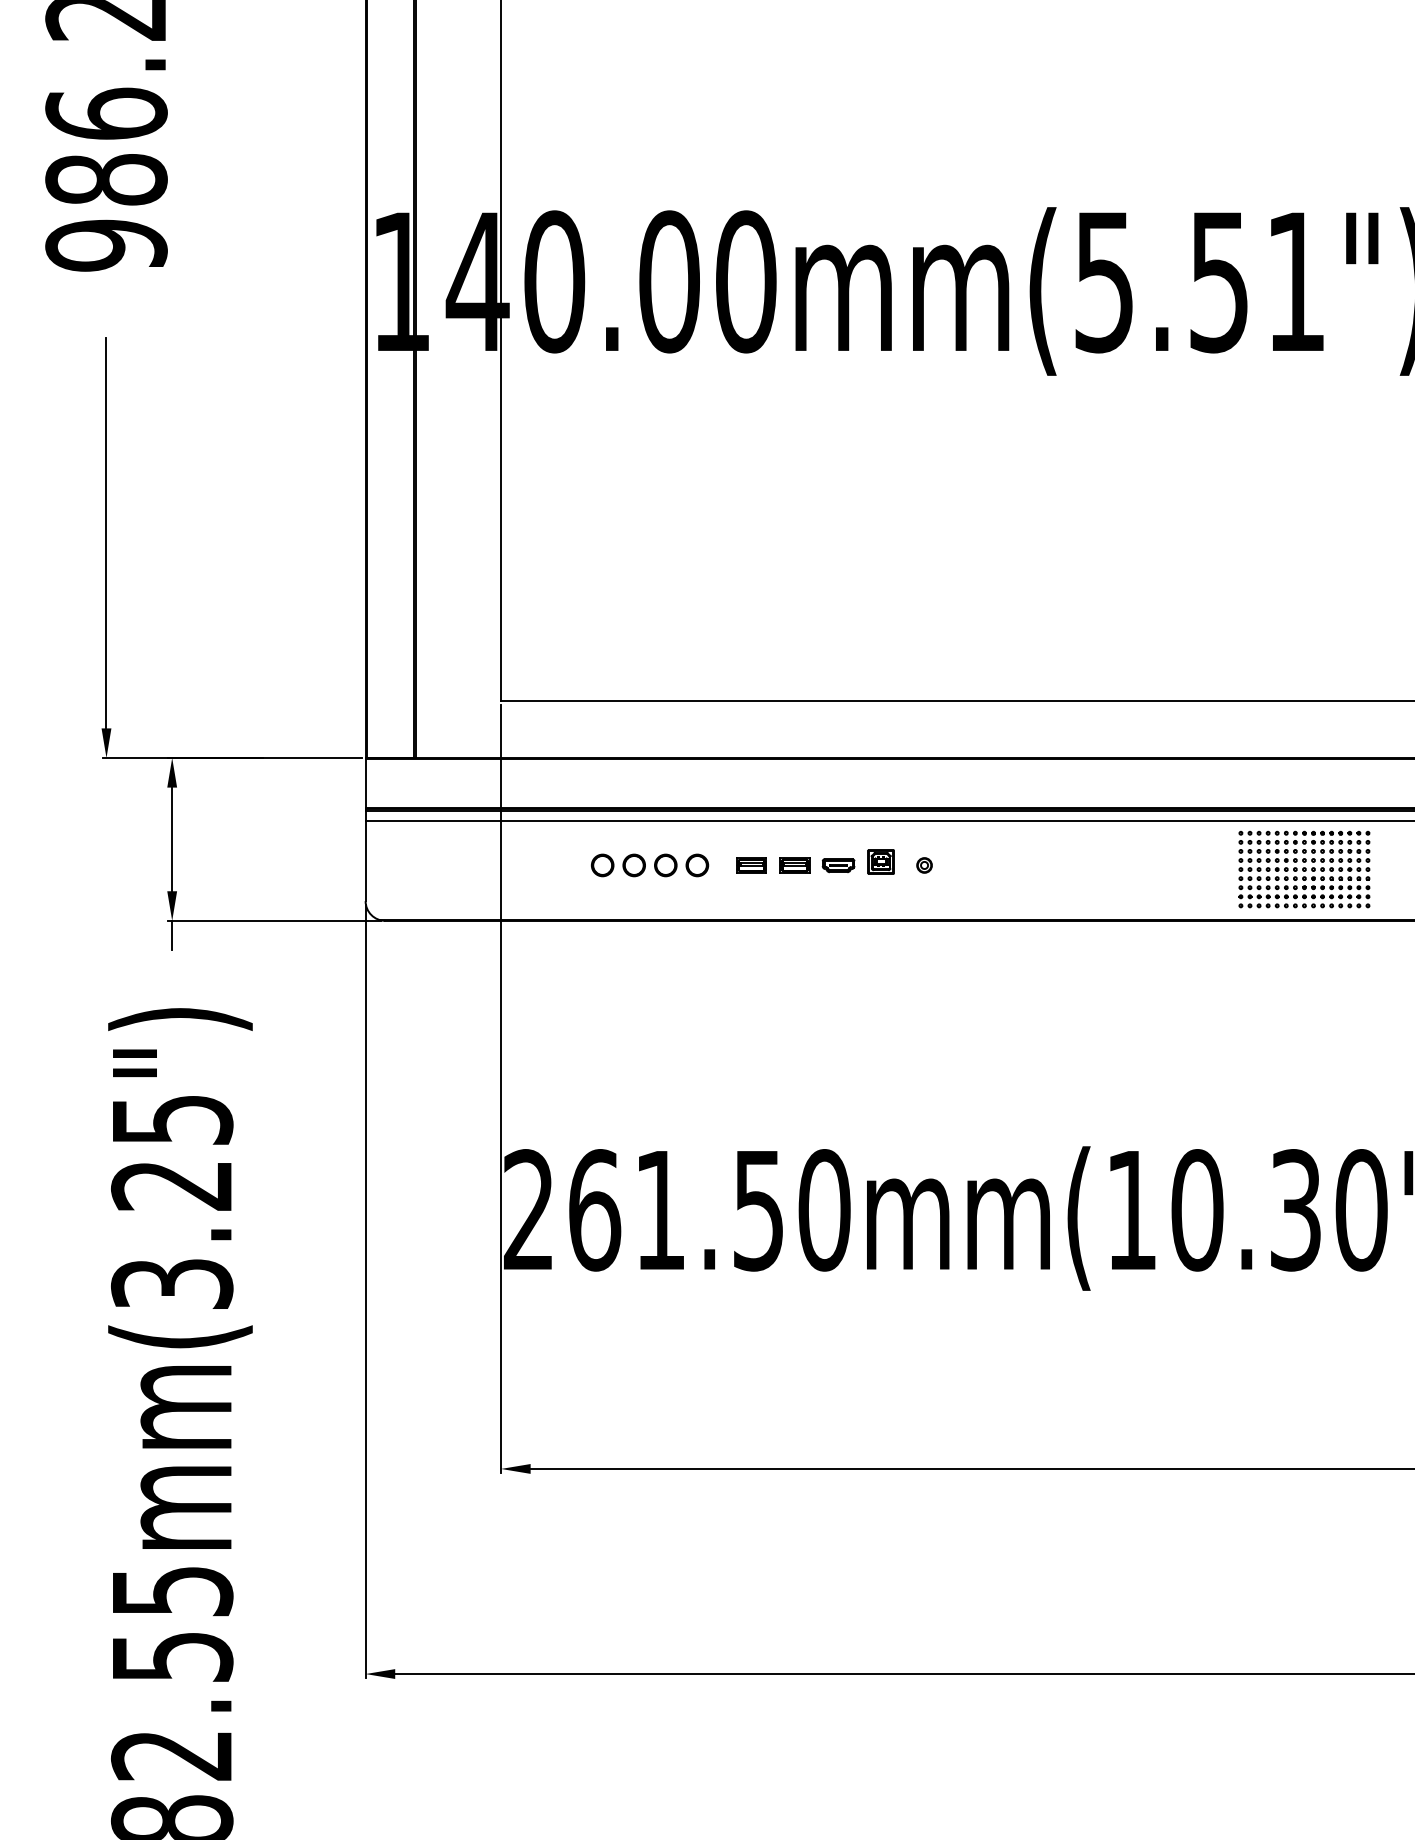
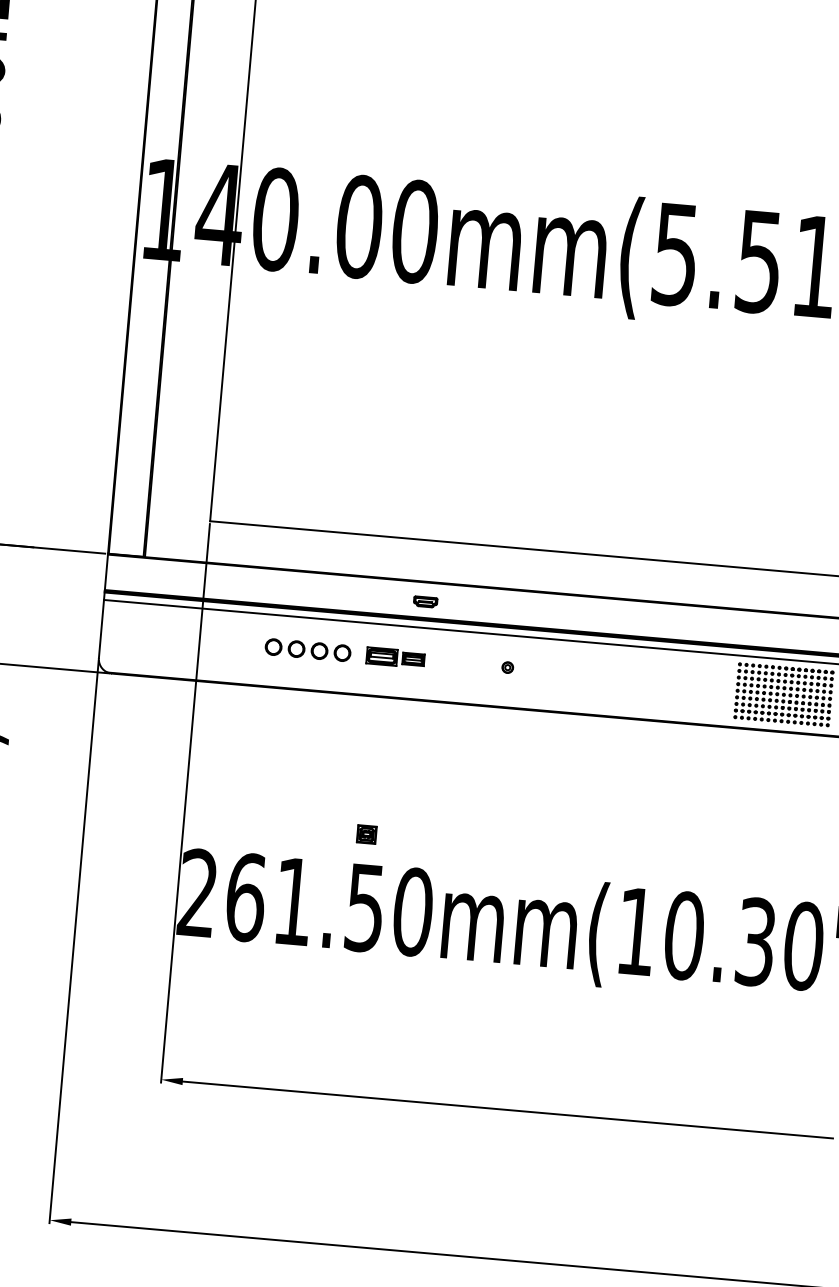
part: (880, 861) -> (366, 834), moved
part: (751, 865) -> (381, 656), size x1.4
part: (838, 865) -> (425, 601), moved

